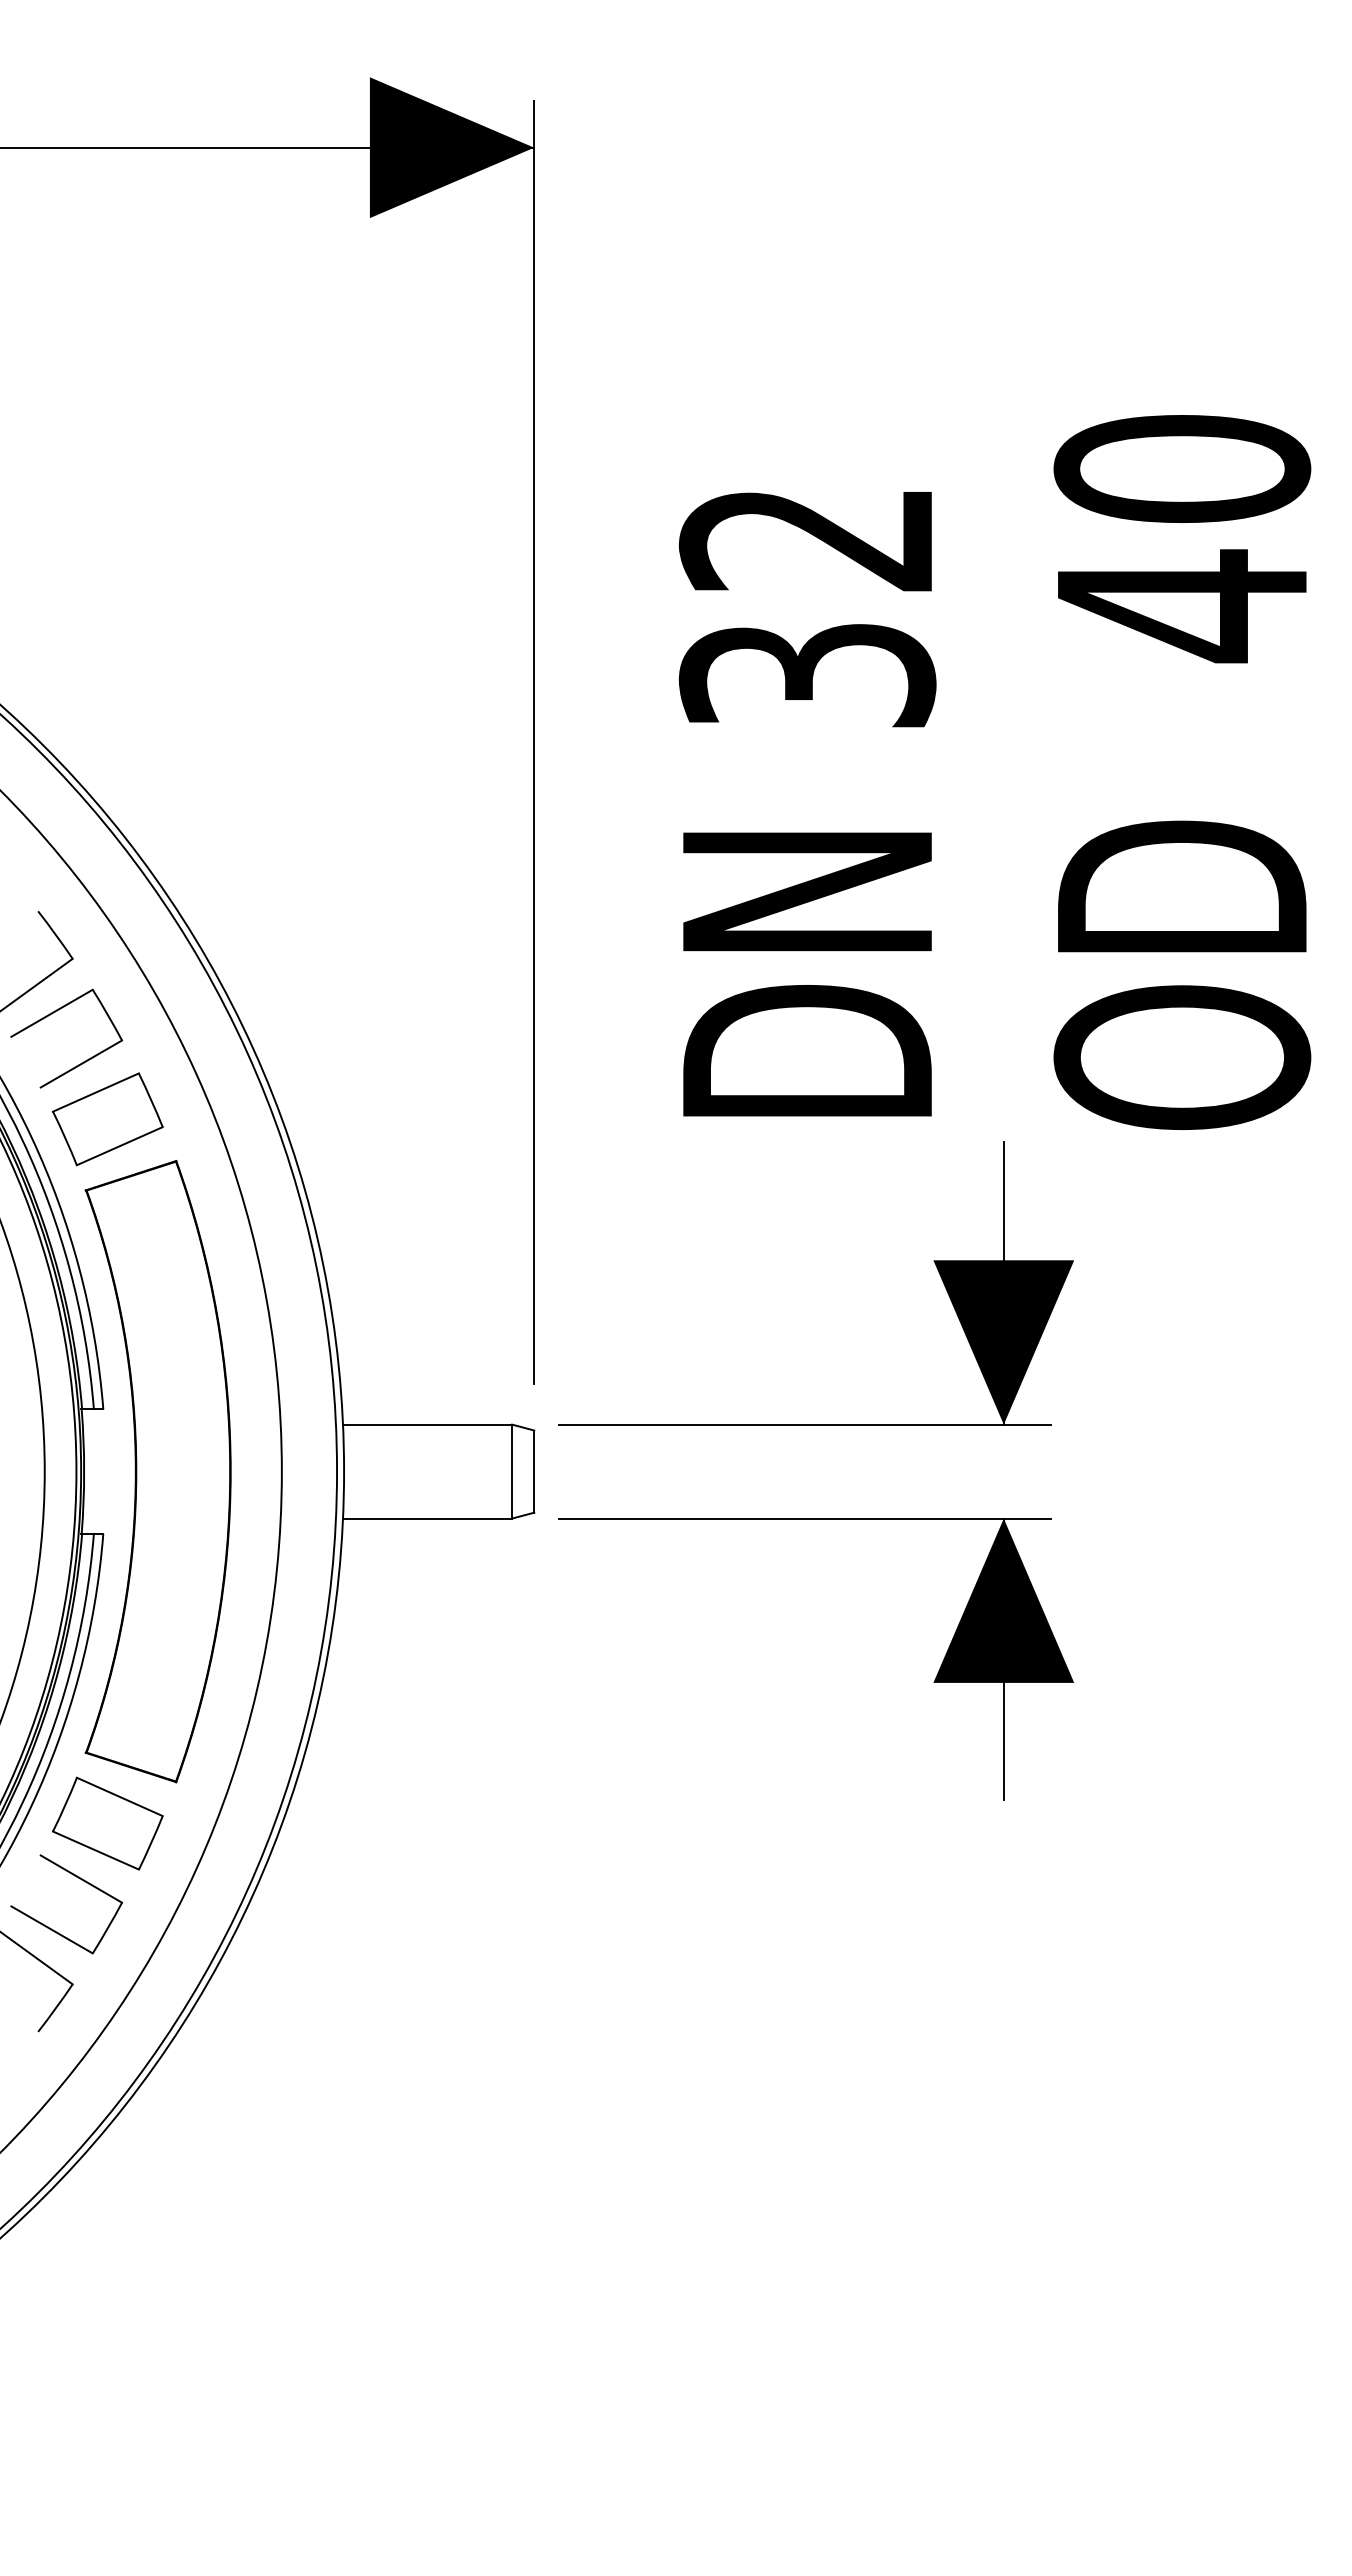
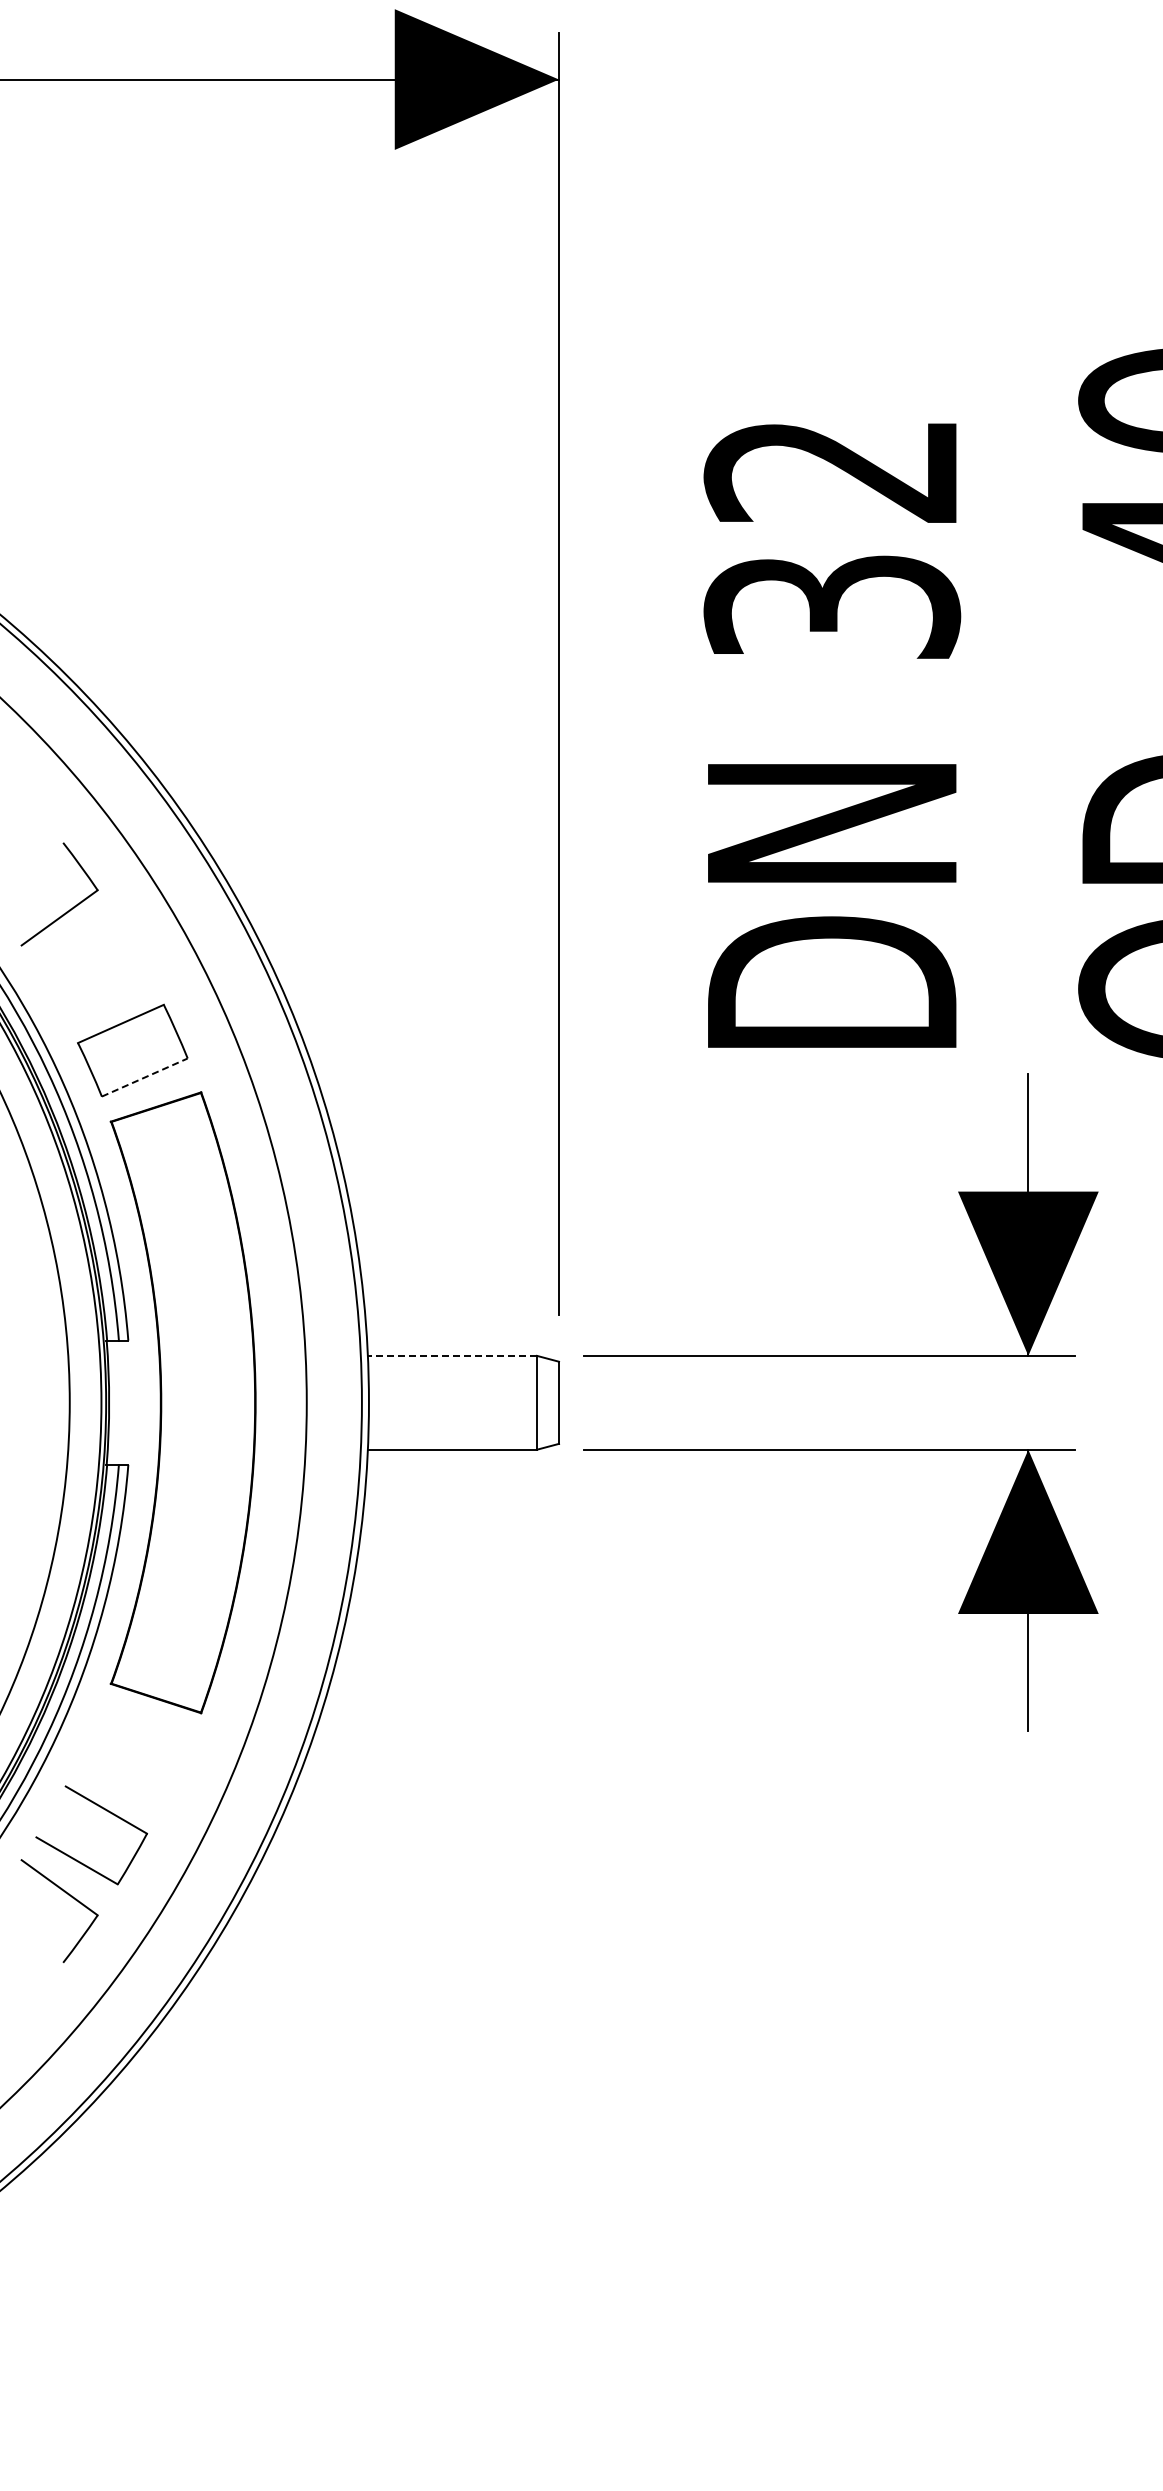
part: (52, 1014) -> (77, 945), removed
line: (119, 1146) -> (144, 1077), solid -> dashed
line: (427, 1424) -> (452, 1355), solid -> dashed
part: (107, 1823) -> (132, 1754), removed

